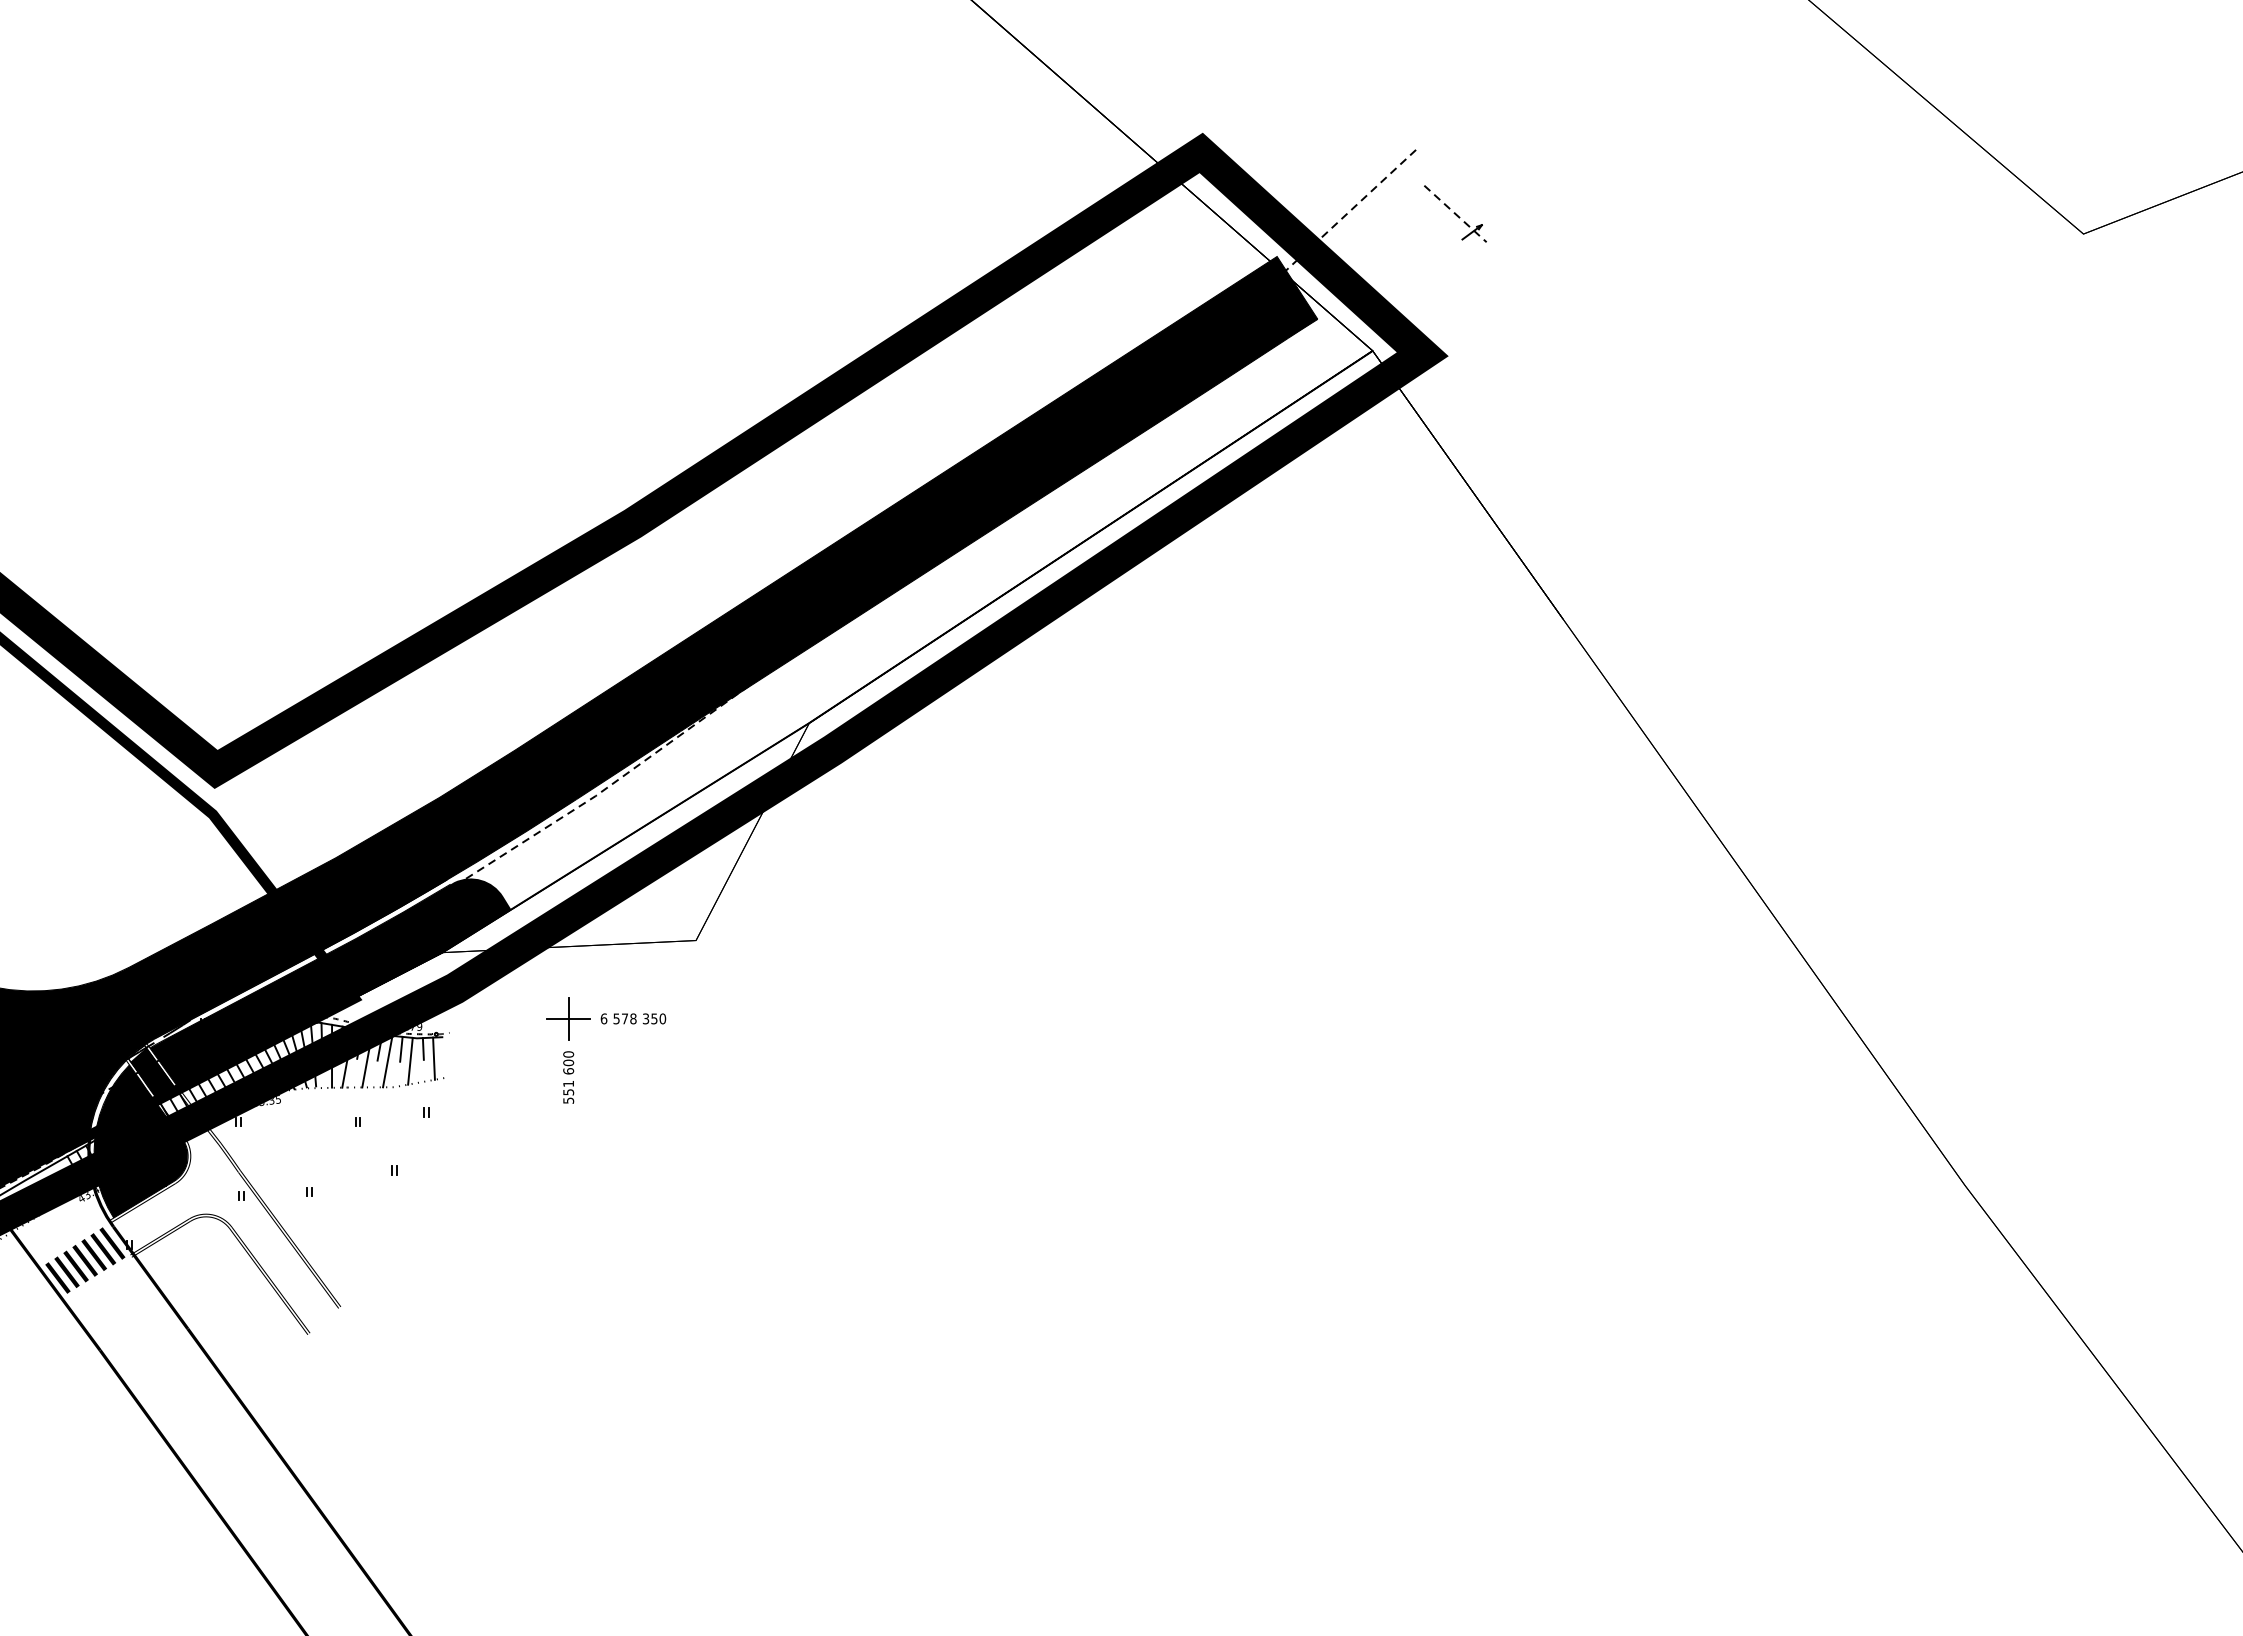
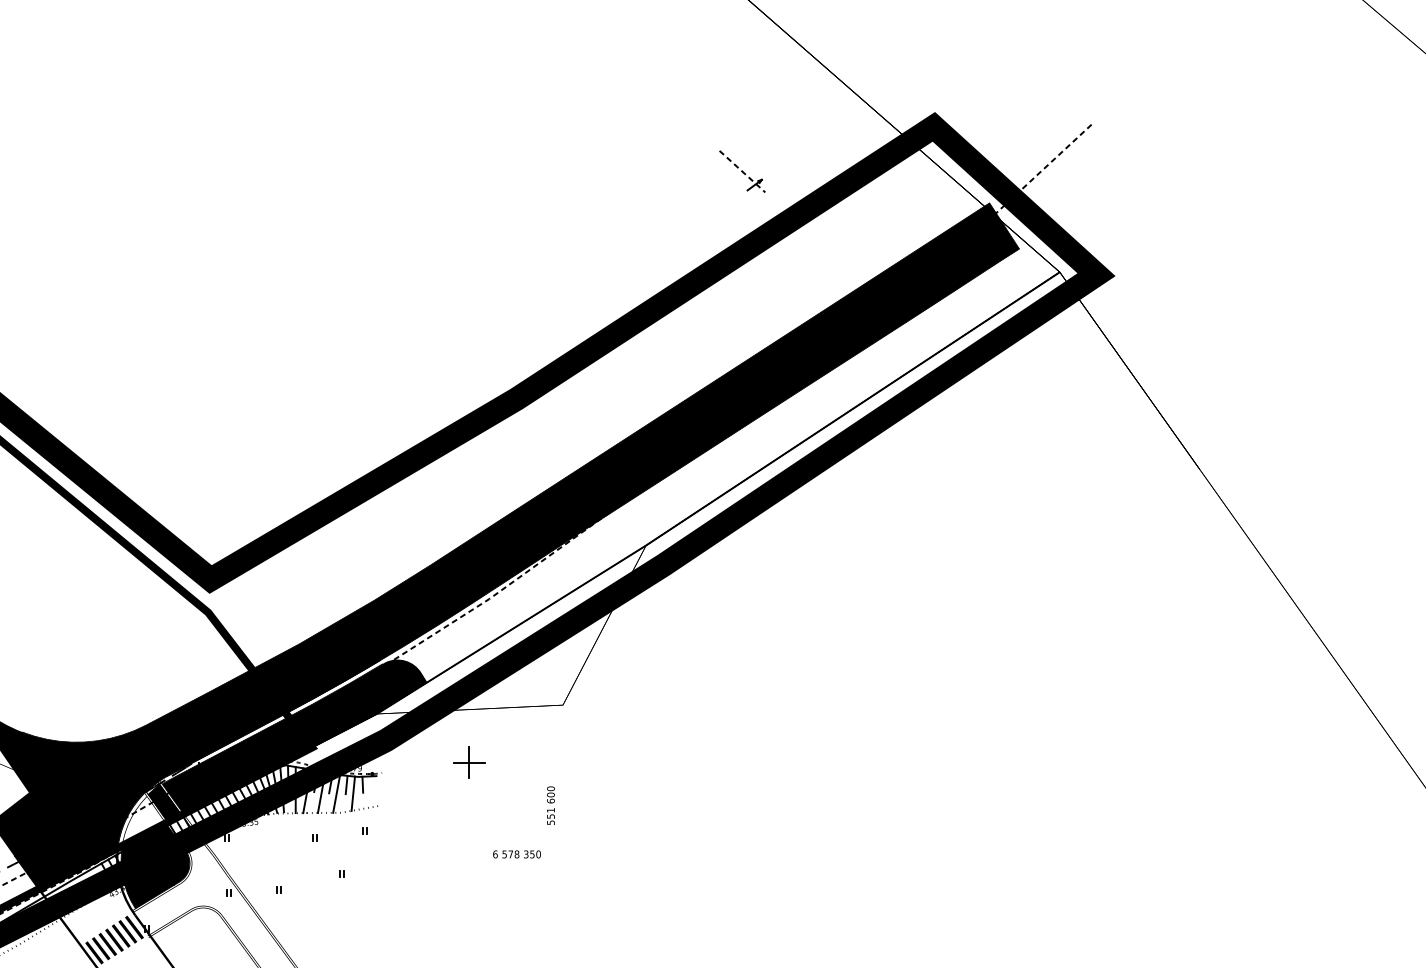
part: (1455, 213) -> (742, 171), moved
text: (633, 1018) -> (517, 854), moved
line: (433, 1058) -> (370, 791), removed
text: (568, 1077) -> (550, 805), moved
fill: (125, 1098) -> (144, 821), removed

